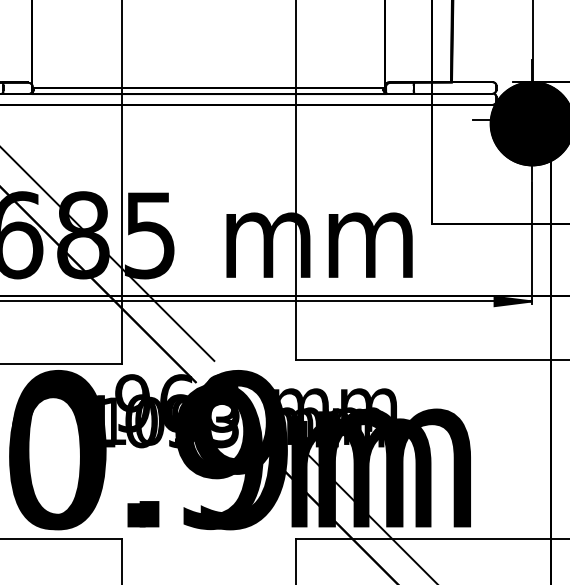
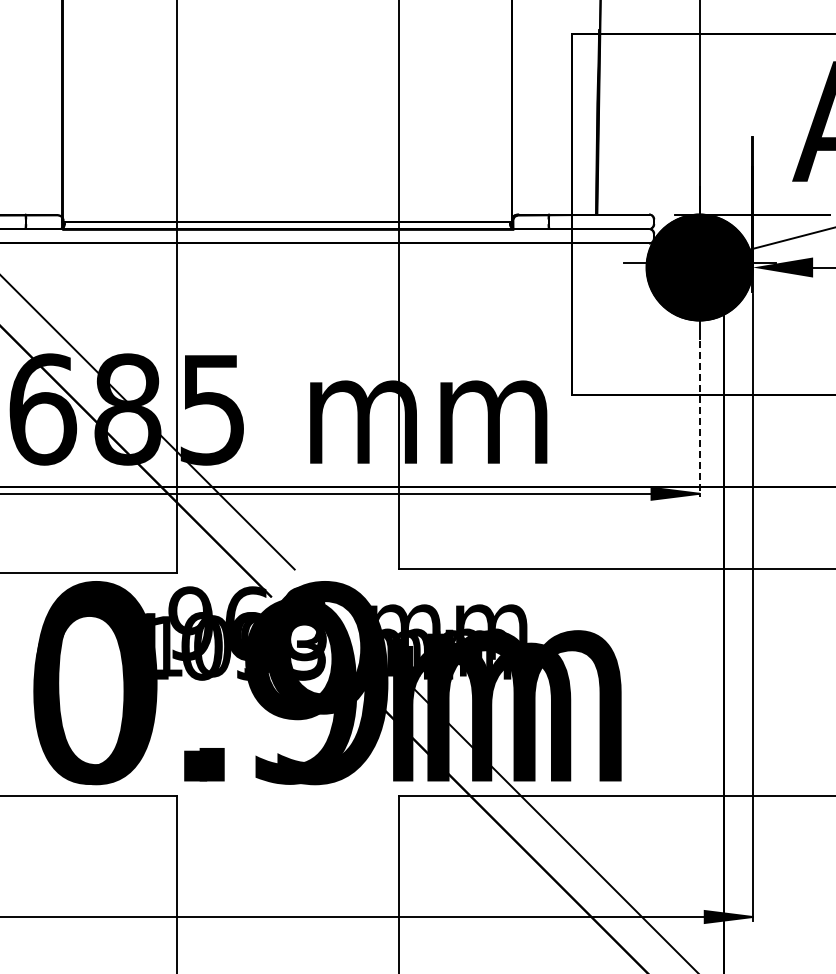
line: (532, 243) -> (699, 419), solid -> dashed

